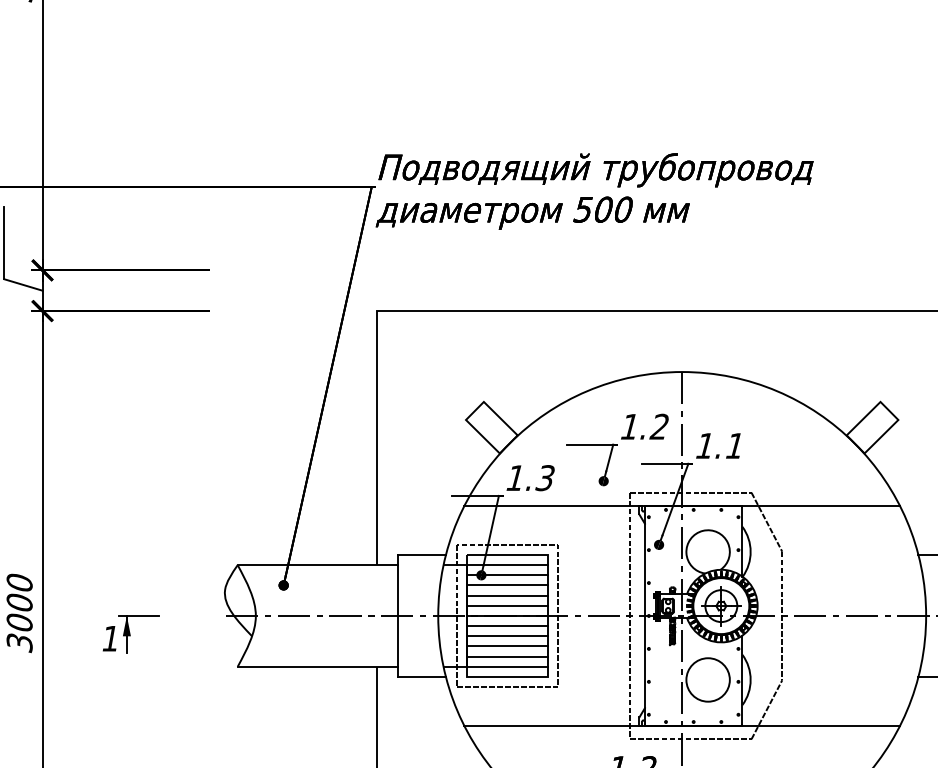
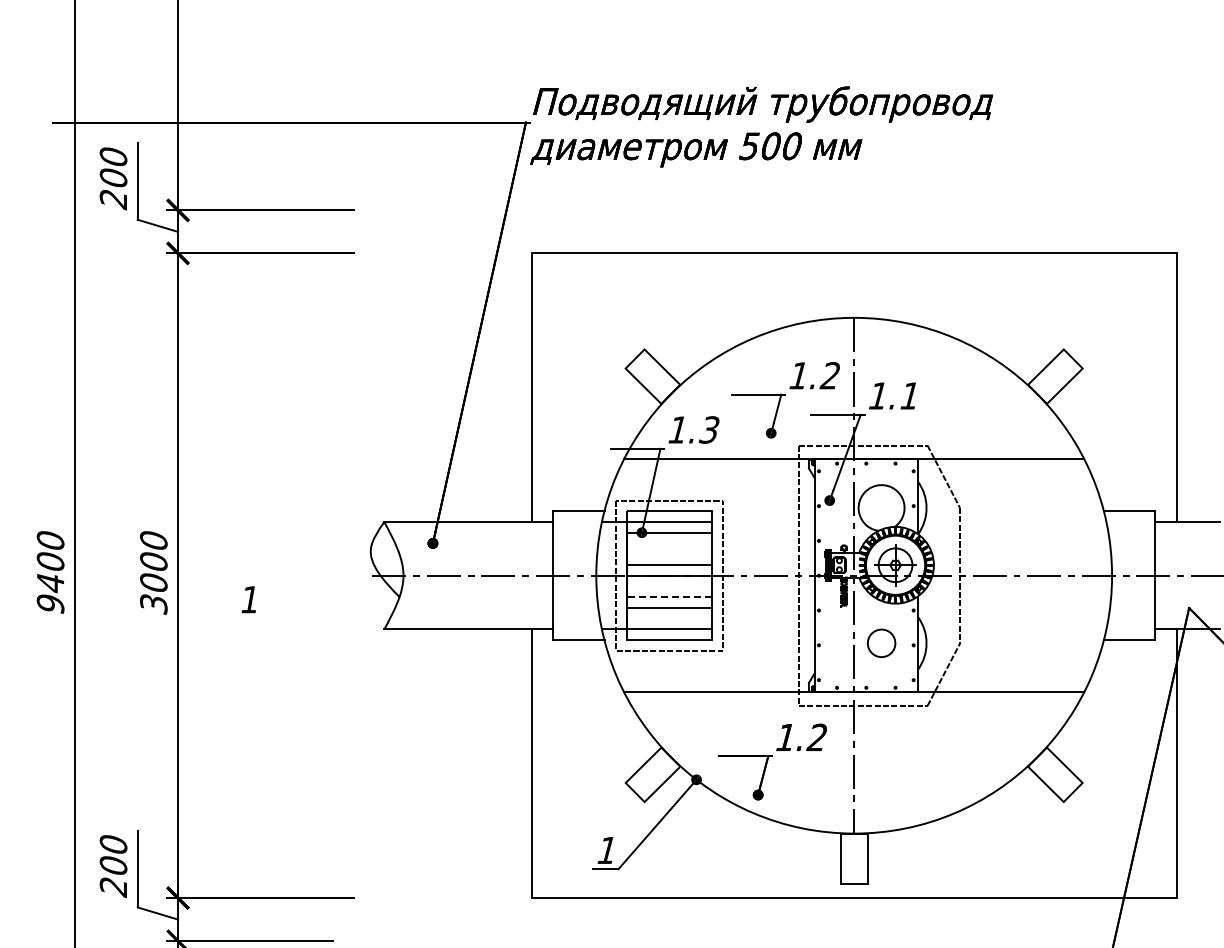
line: (507, 585) -> (669, 543), removed
line: (507, 595) -> (669, 554), removed
line: (507, 626) -> (669, 586), removed
part: (130, 634) -> (271, 595), removed
line: (507, 636) -> (669, 597), solid -> dashed
line: (507, 656) -> (669, 618), removed
circle: (708, 680) -> (881, 643), size x0.6

